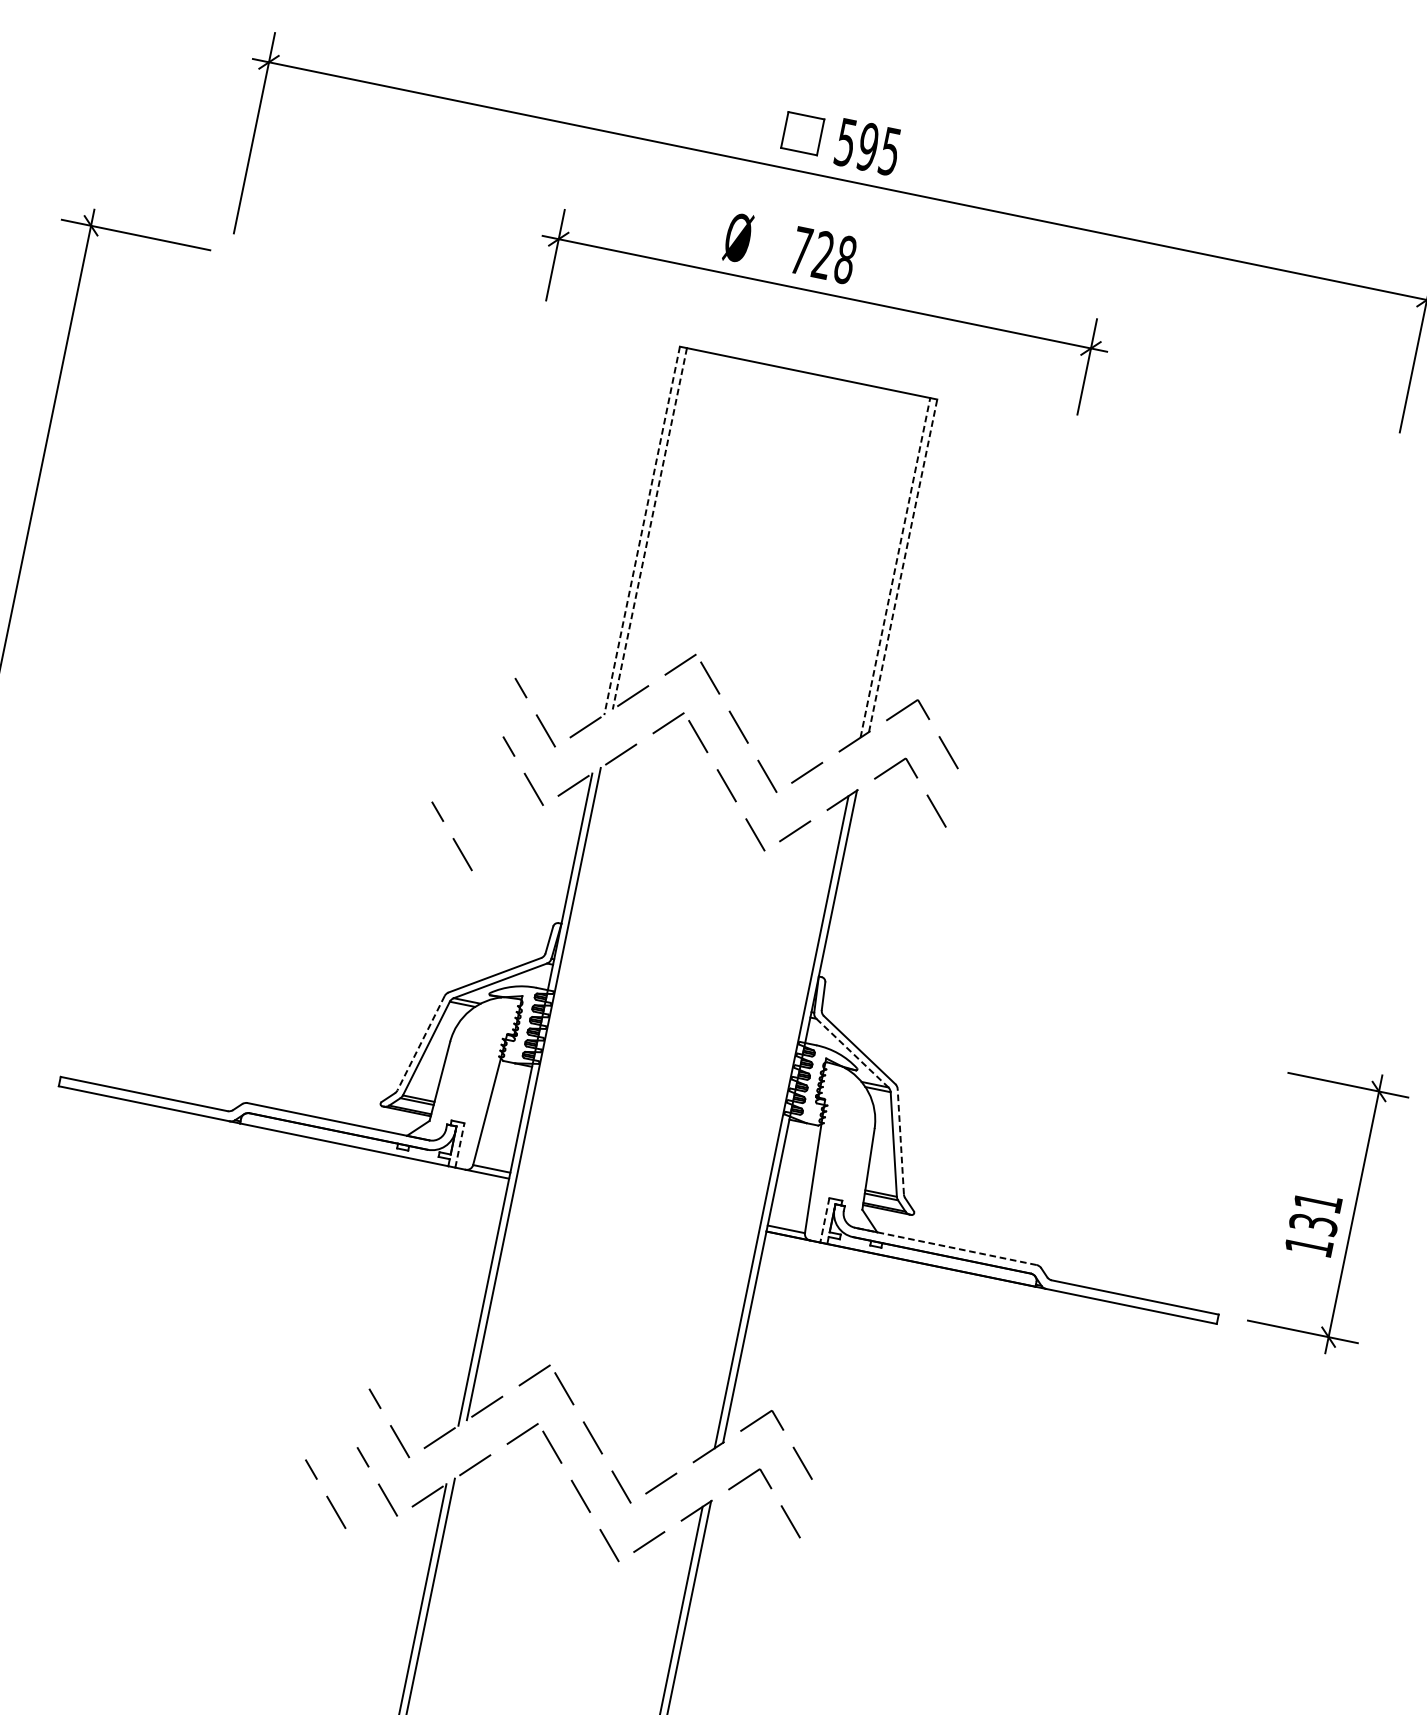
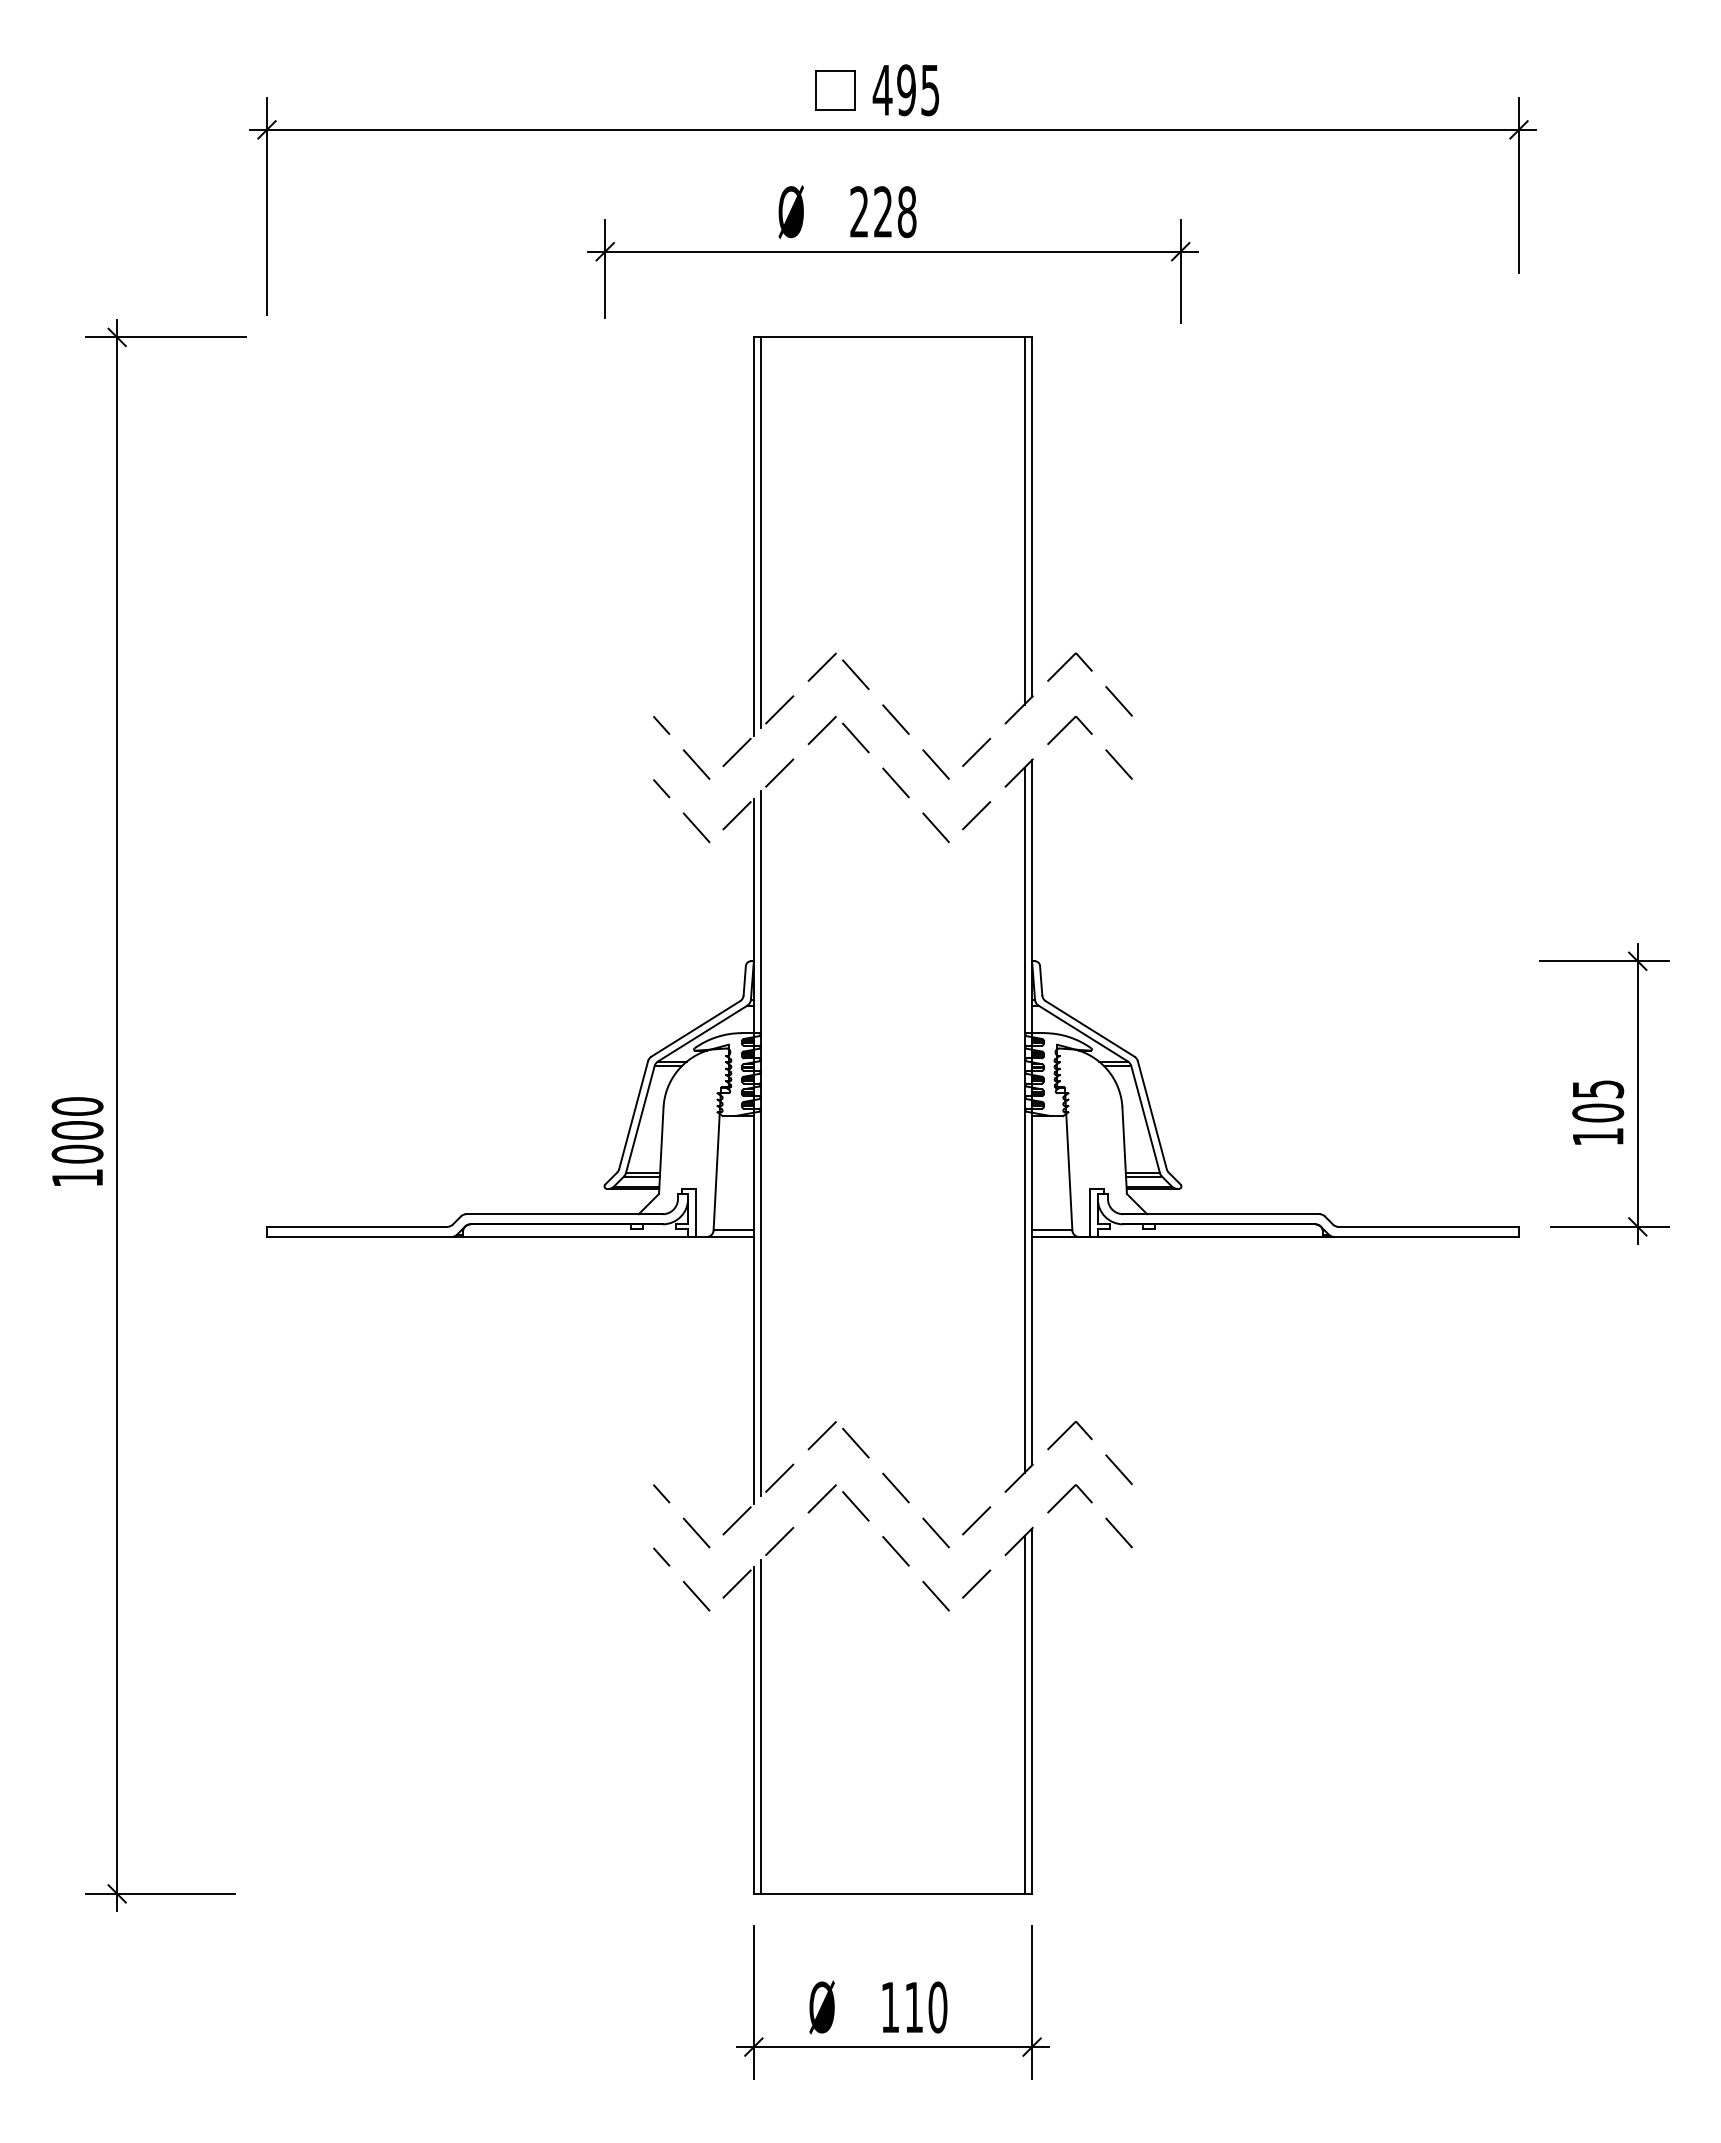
text: (845, 142) -> (882, 90), 595 -> 495
text: (801, 250) -> (859, 211), 728 -> 228
line: (649, 529) -> (761, 533), dashed -> solid
line: (641, 531) -> (753, 537), dashed -> solid
line: (903, 566) -> (1032, 517), dashed -> solid
line: (895, 567) -> (1024, 520), dashed -> solid
line: (453, 838) -> (623, 895), removed
line: (420, 1043) -> (633, 1115), dashed -> solid
line: (852, 1053) -> (1083, 1033), dashed -> solid
line: (900, 1142) -> (1152, 1115), dashed -> solid
line: (459, 1144) -> (695, 1212), dashed -> solid
text: (1316, 1213) -> (1598, 1101), 131 -> 105
line: (824, 1220) -> (1090, 1213), dashed -> solid
line: (945, 1246) -> (1220, 1214), dashed -> solid
line: (327, 1495) -> (632, 1604), removed

